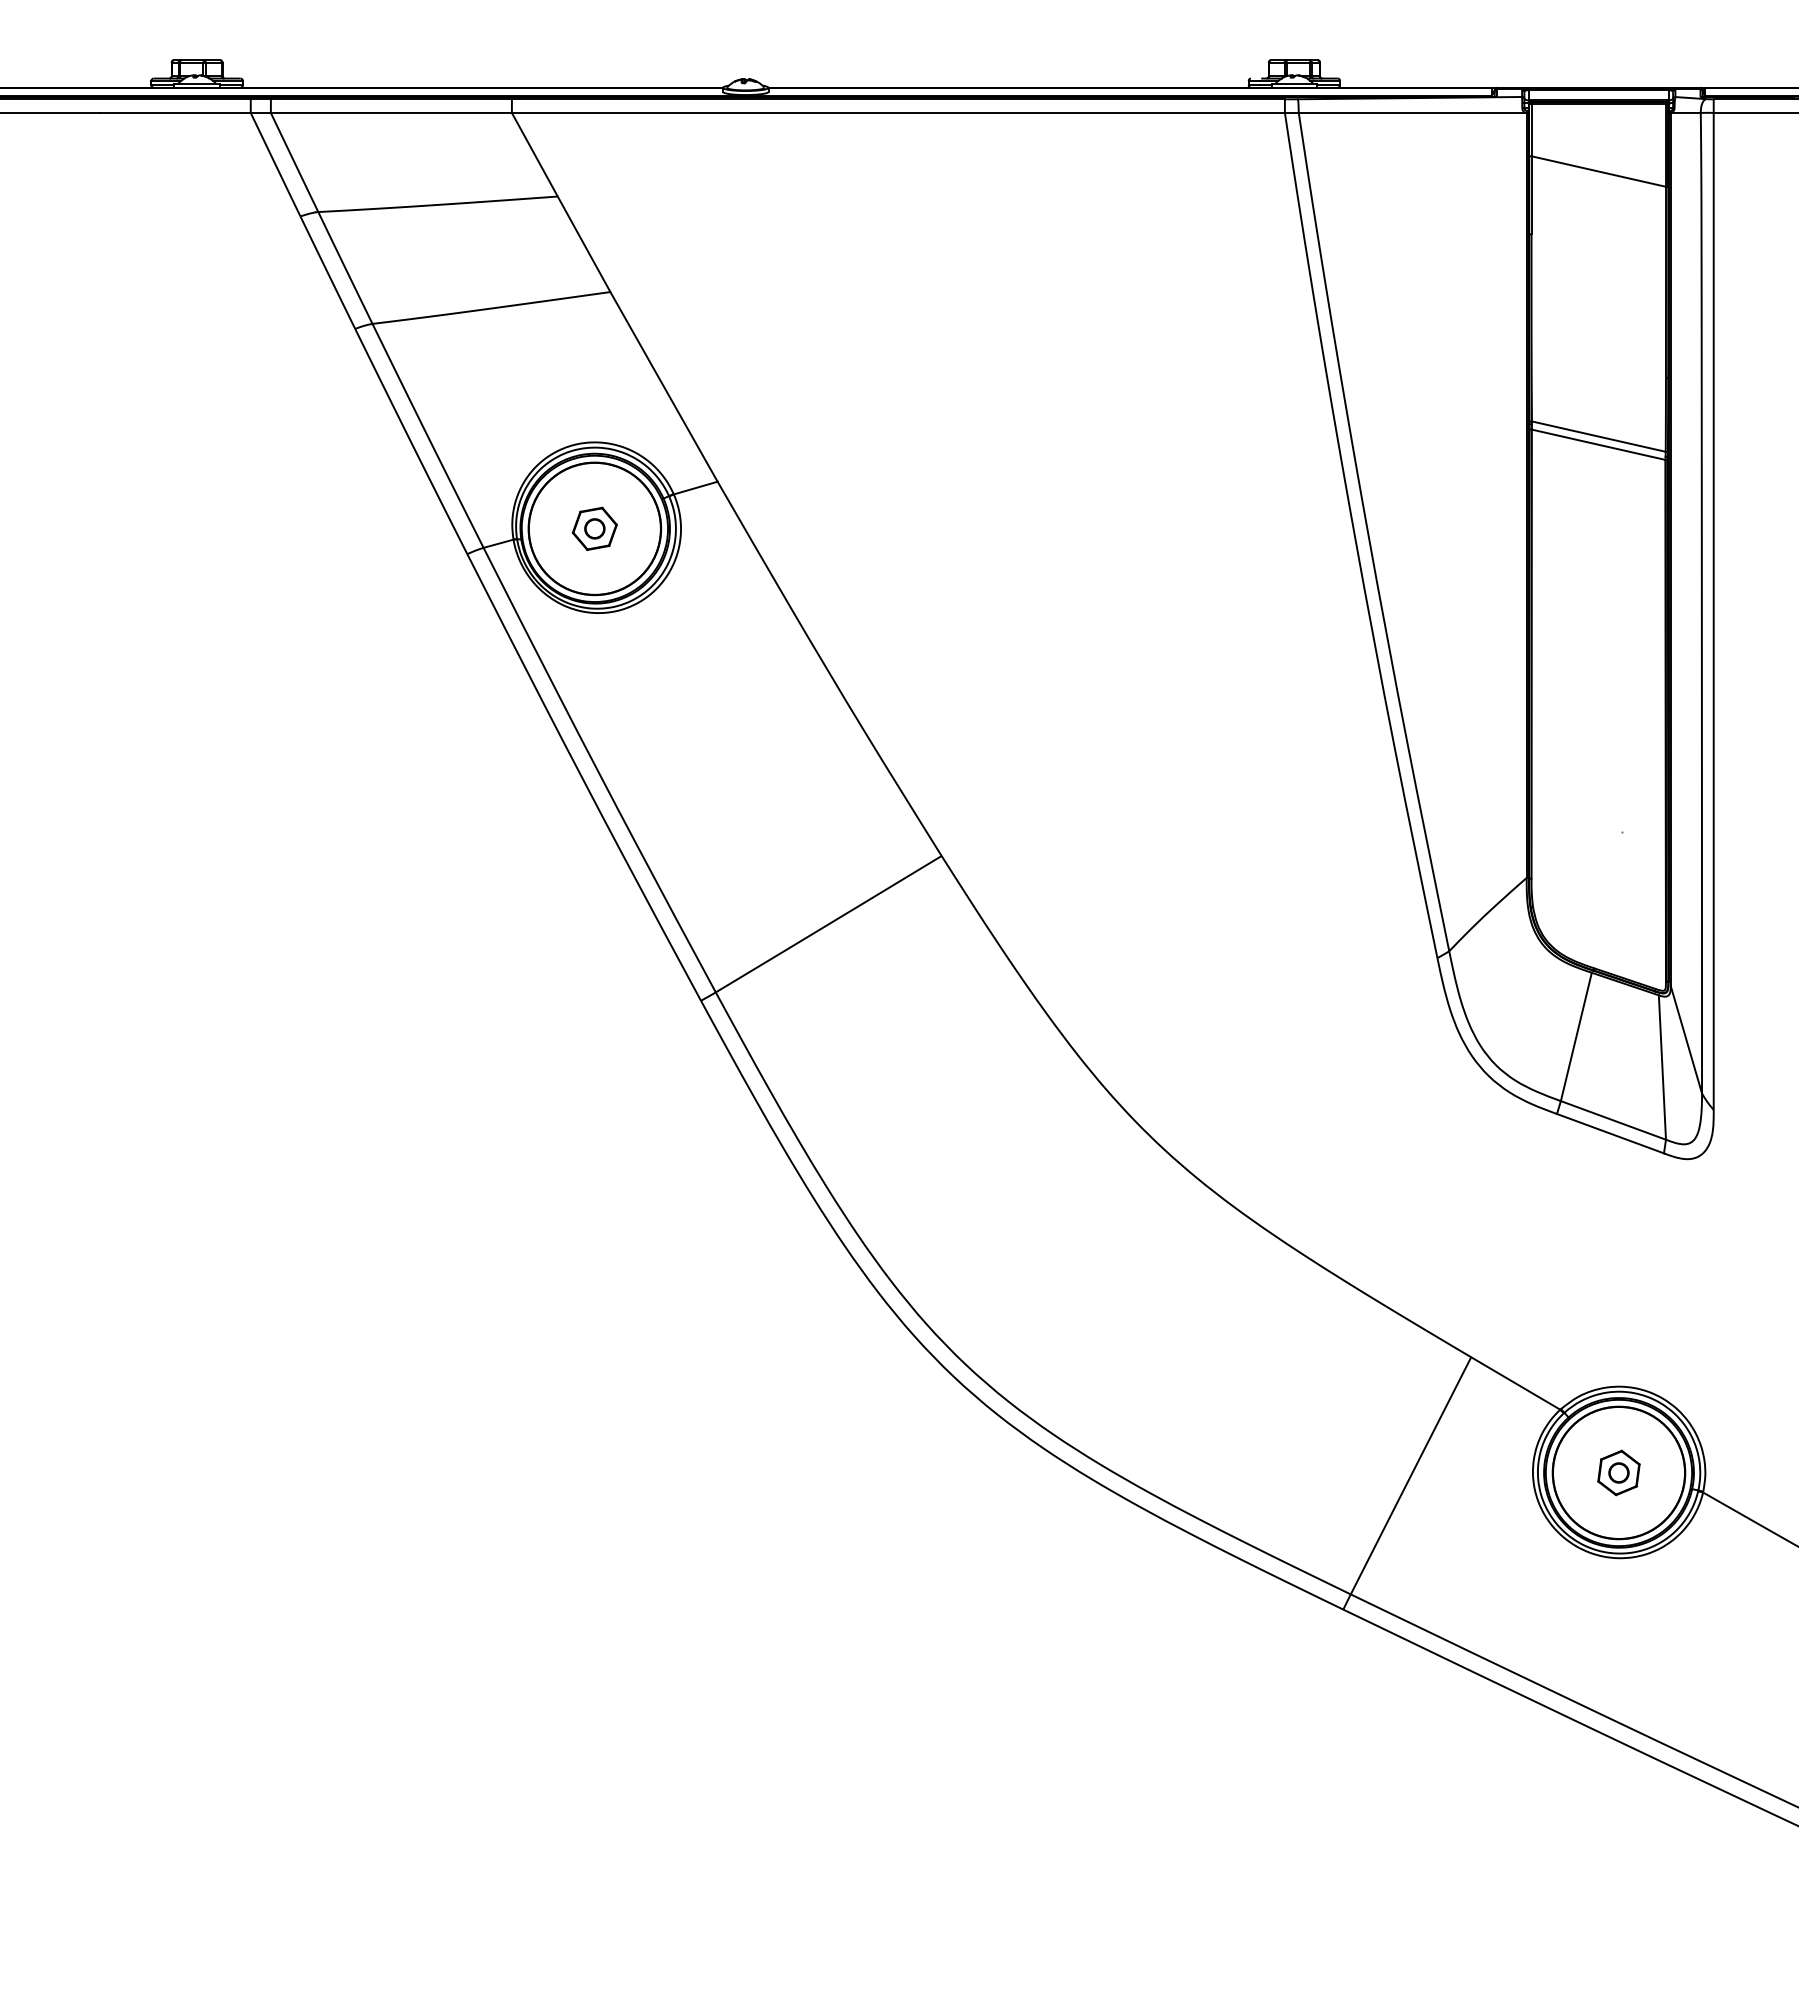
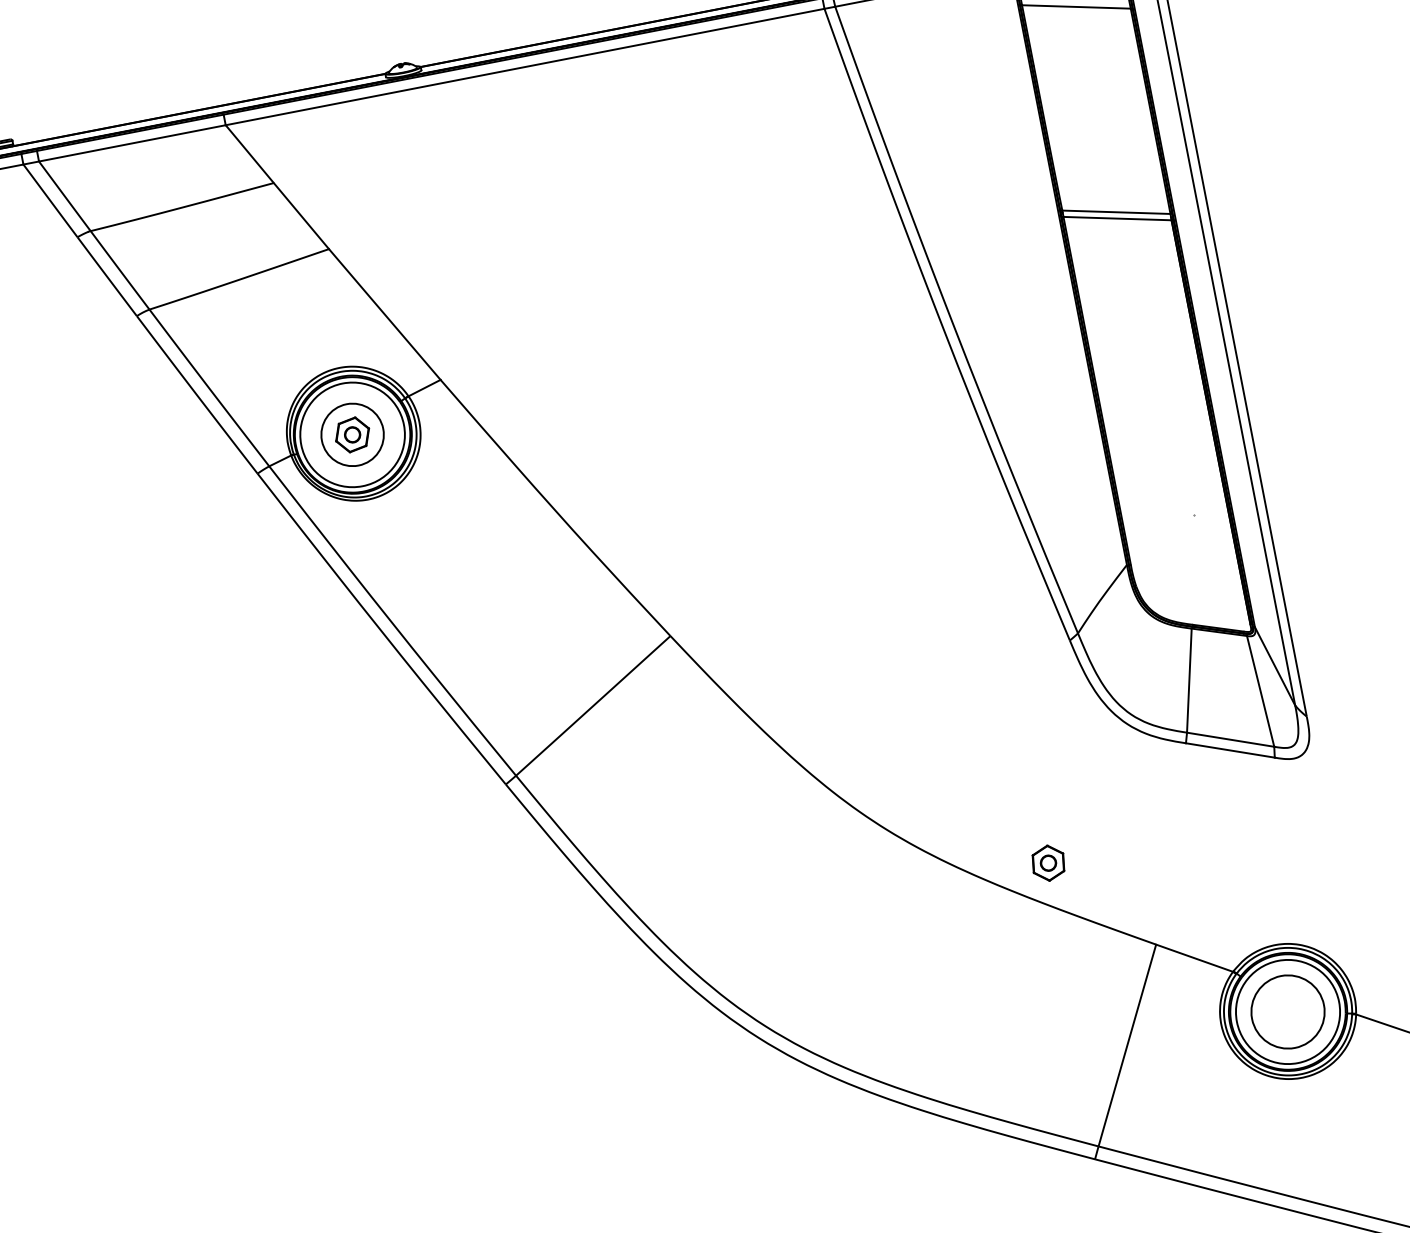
circle: (594, 528) -> (352, 434), size x0.6
circle: (1618, 1472) -> (1287, 1011), size x0.7
part: (1618, 1472) -> (1048, 862), moved

